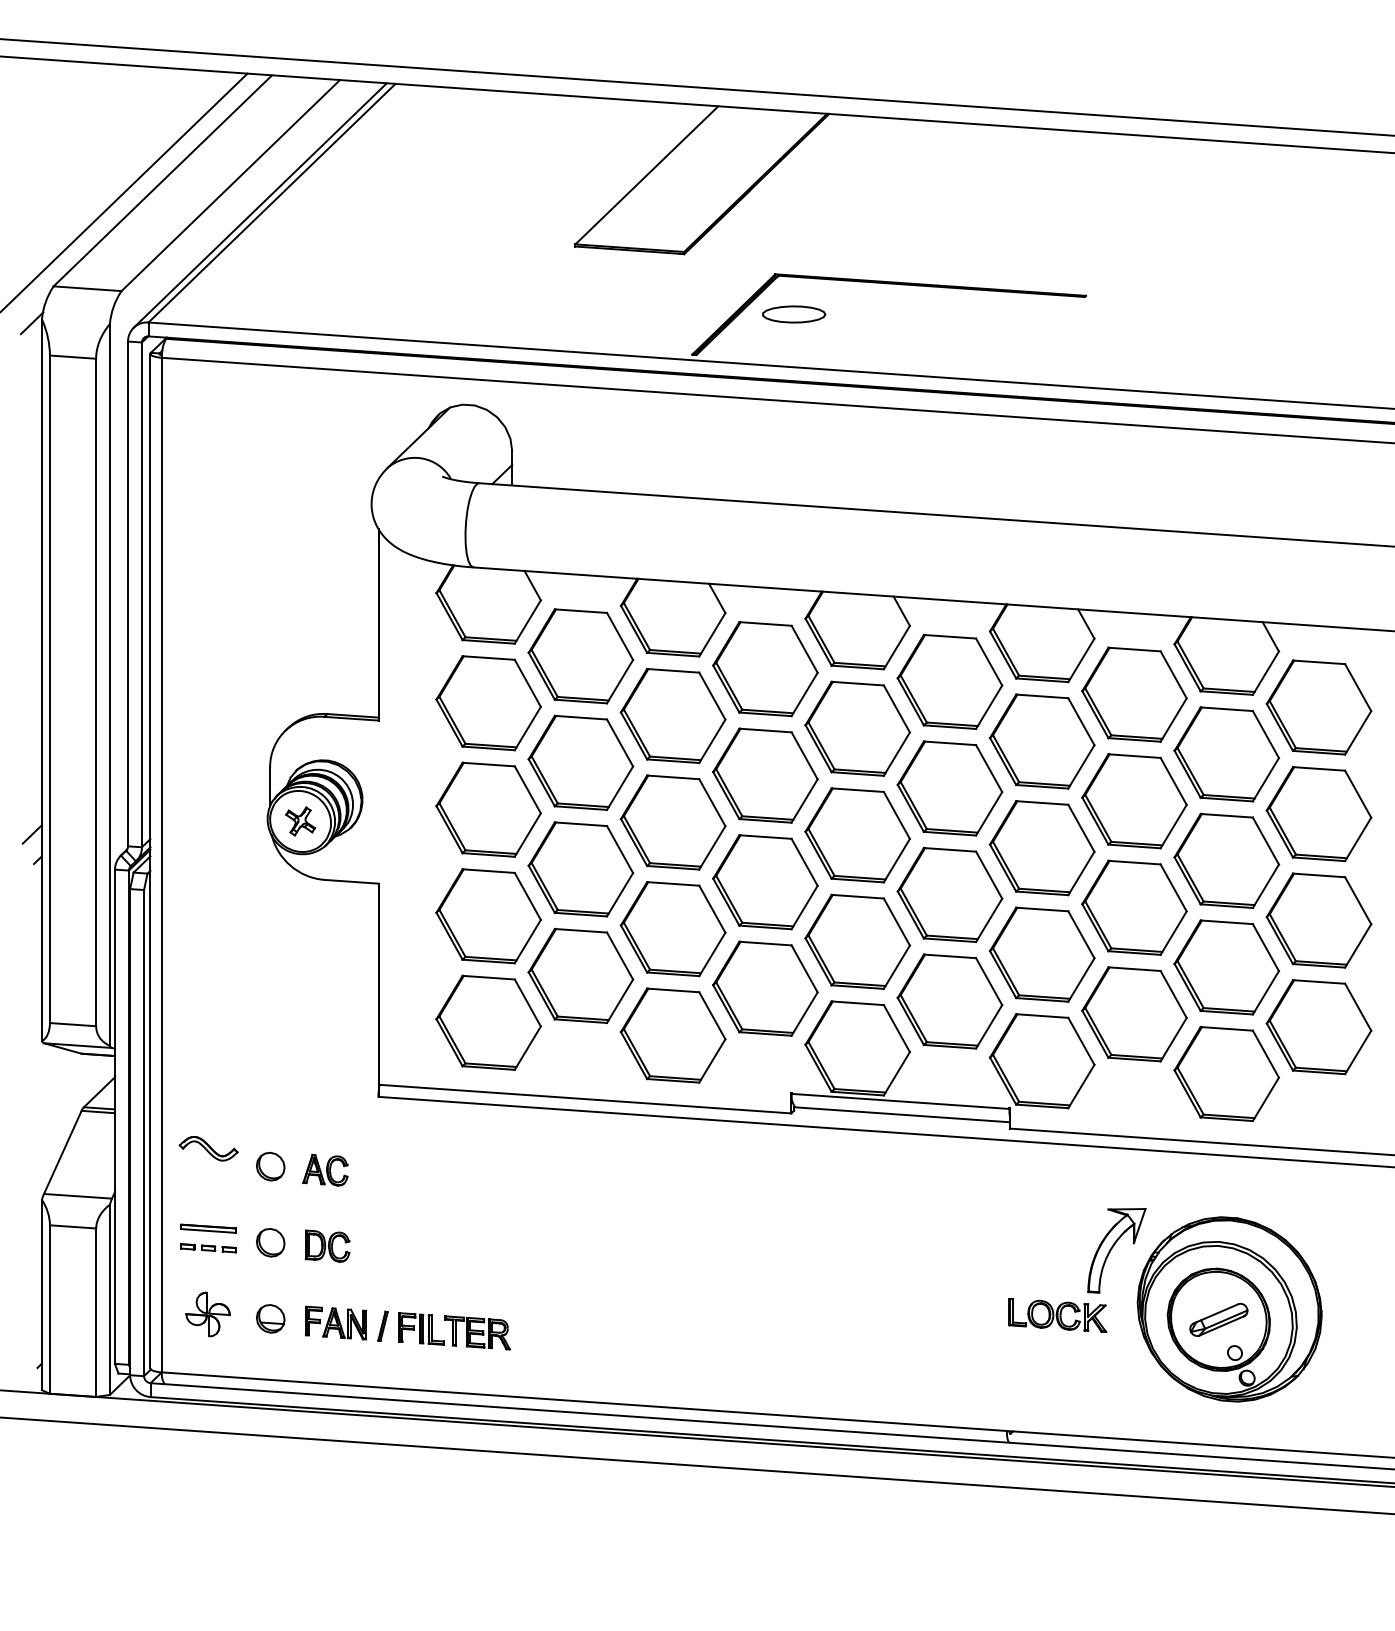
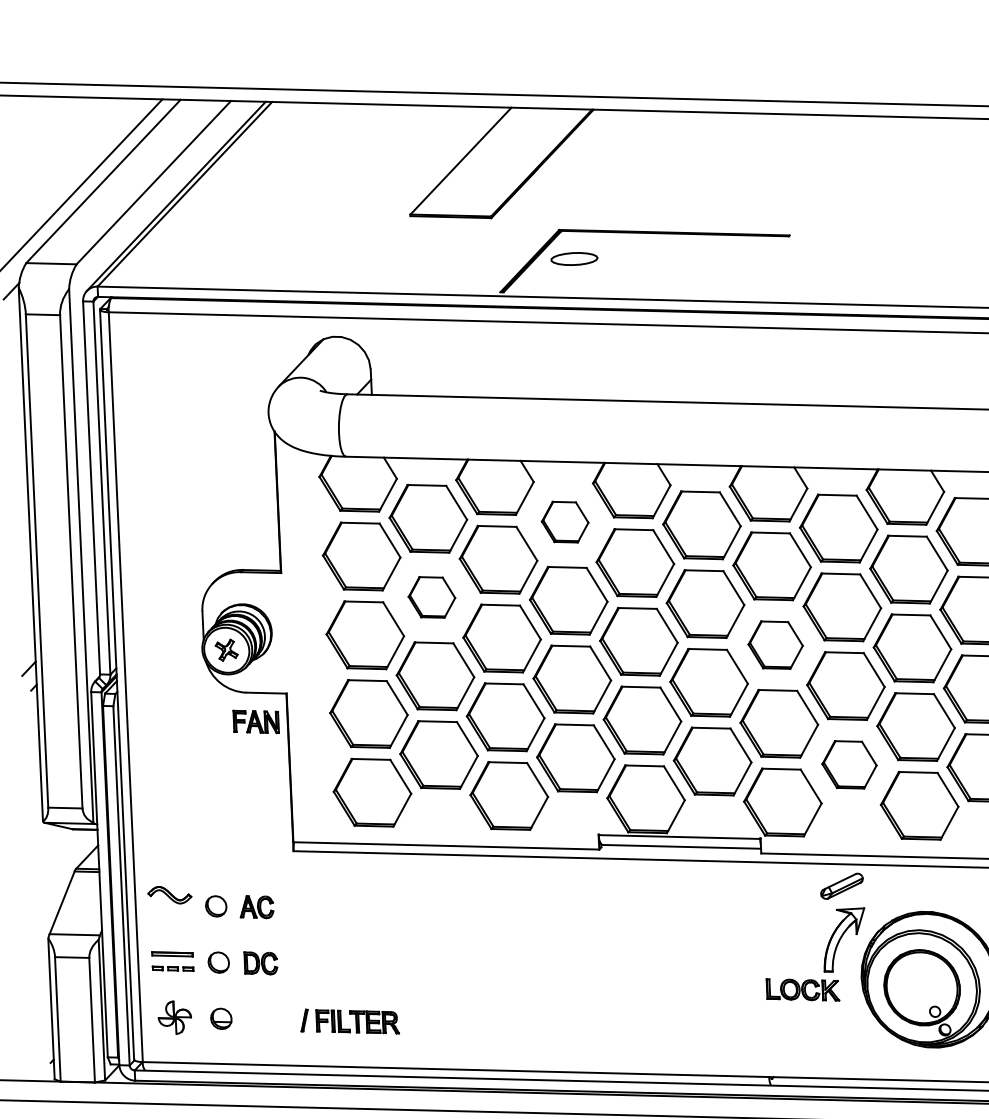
part: (765, 669) -> (565, 522), size x0.6
part: (580, 762) -> (431, 597), size x0.6
part: (1041, 848) -> (775, 645), size x0.7
part: (1134, 1014) -> (849, 764), size x0.7
part: (1218, 1319) -> (841, 886), moved
part: (335, 1322) -> (255, 721), moved

